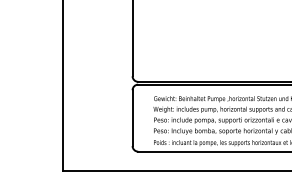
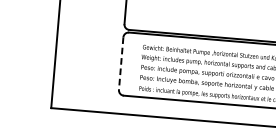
line: (132, 118) -> (121, 64), solid -> dashed

